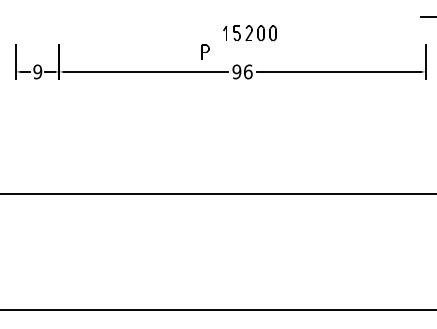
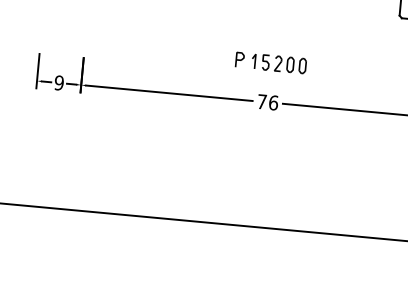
part: (205, 51) -> (239, 59), moved
text: (236, 71) -> (261, 101), 96 -> 76

